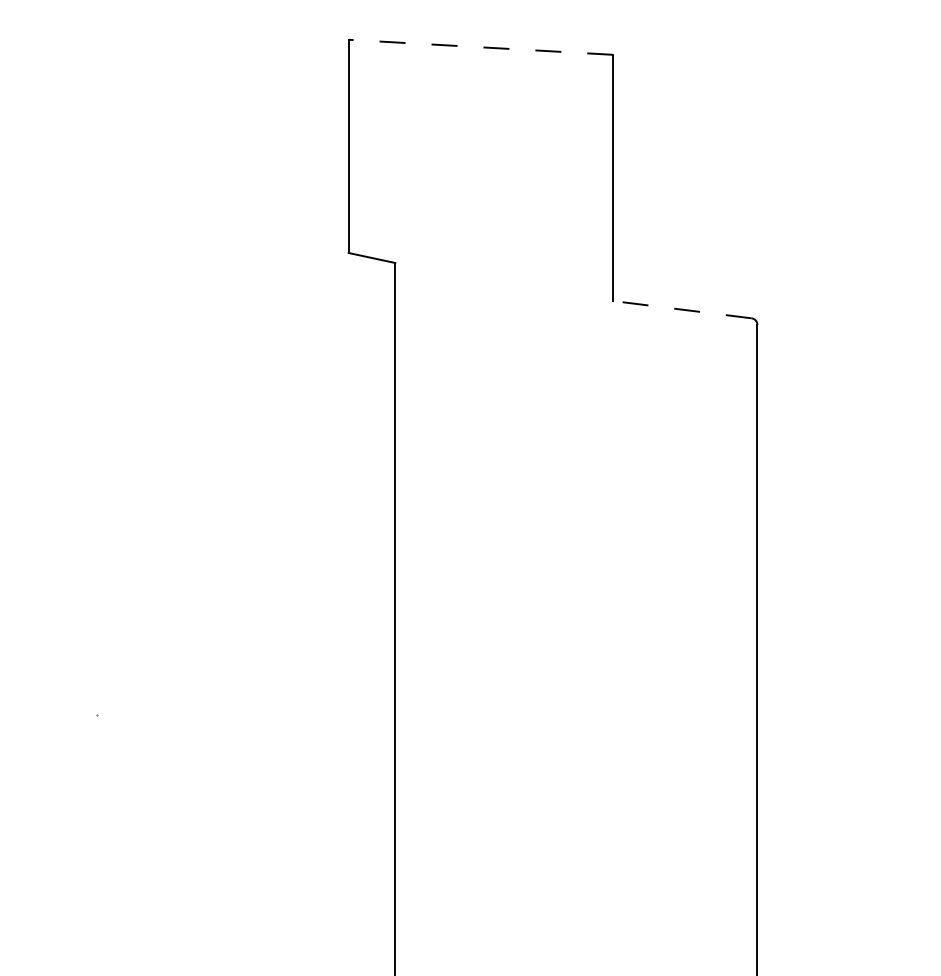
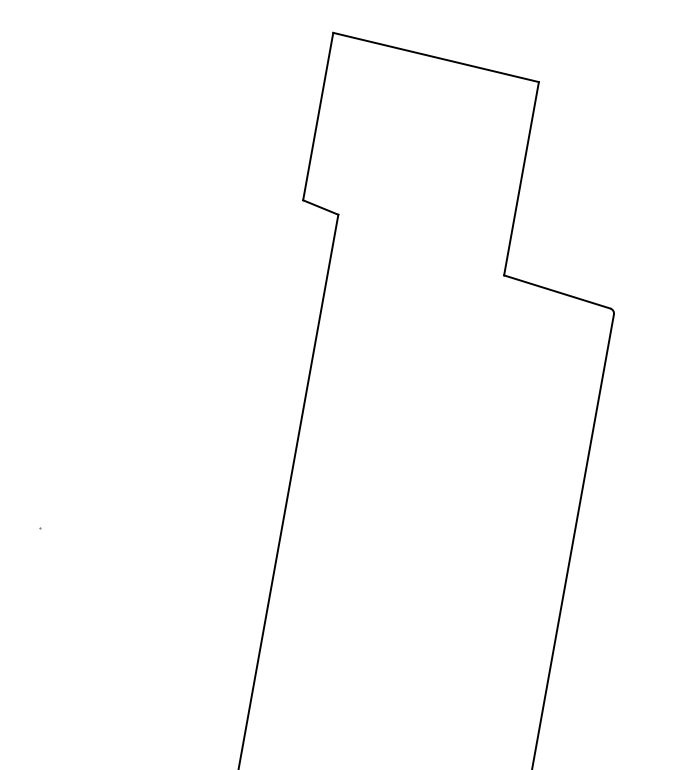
line: (480, 47) -> (435, 57), dashed -> solid
line: (682, 309) -> (557, 291), dashed -> solid

